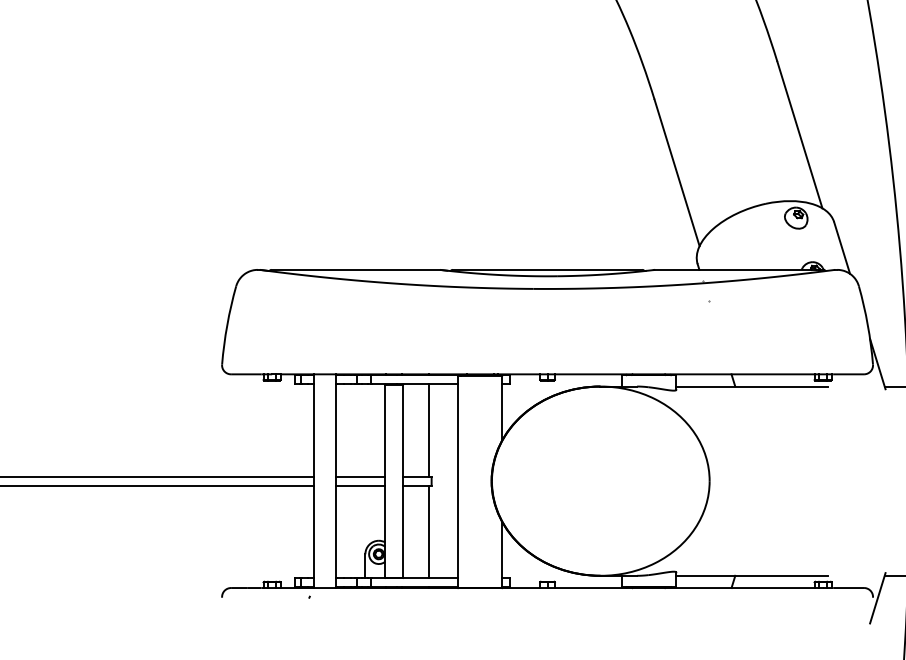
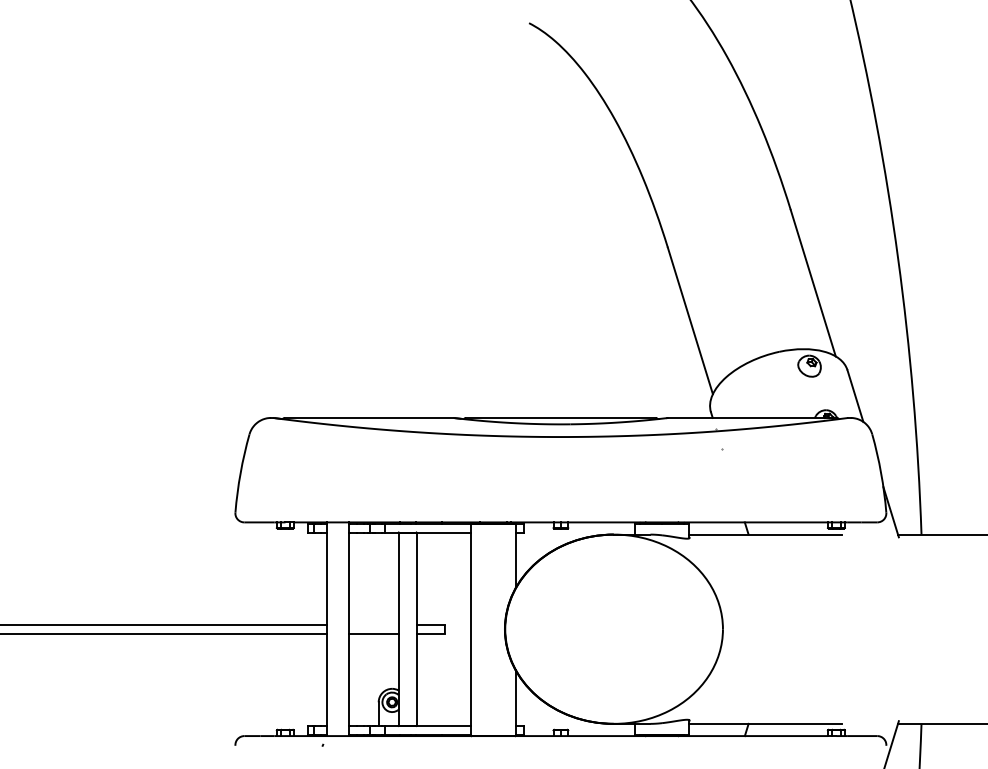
line: (429, 430) -> (442, 578), removed
line: (360, 476) -> (373, 624), removed
line: (429, 531) -> (442, 679), removed

